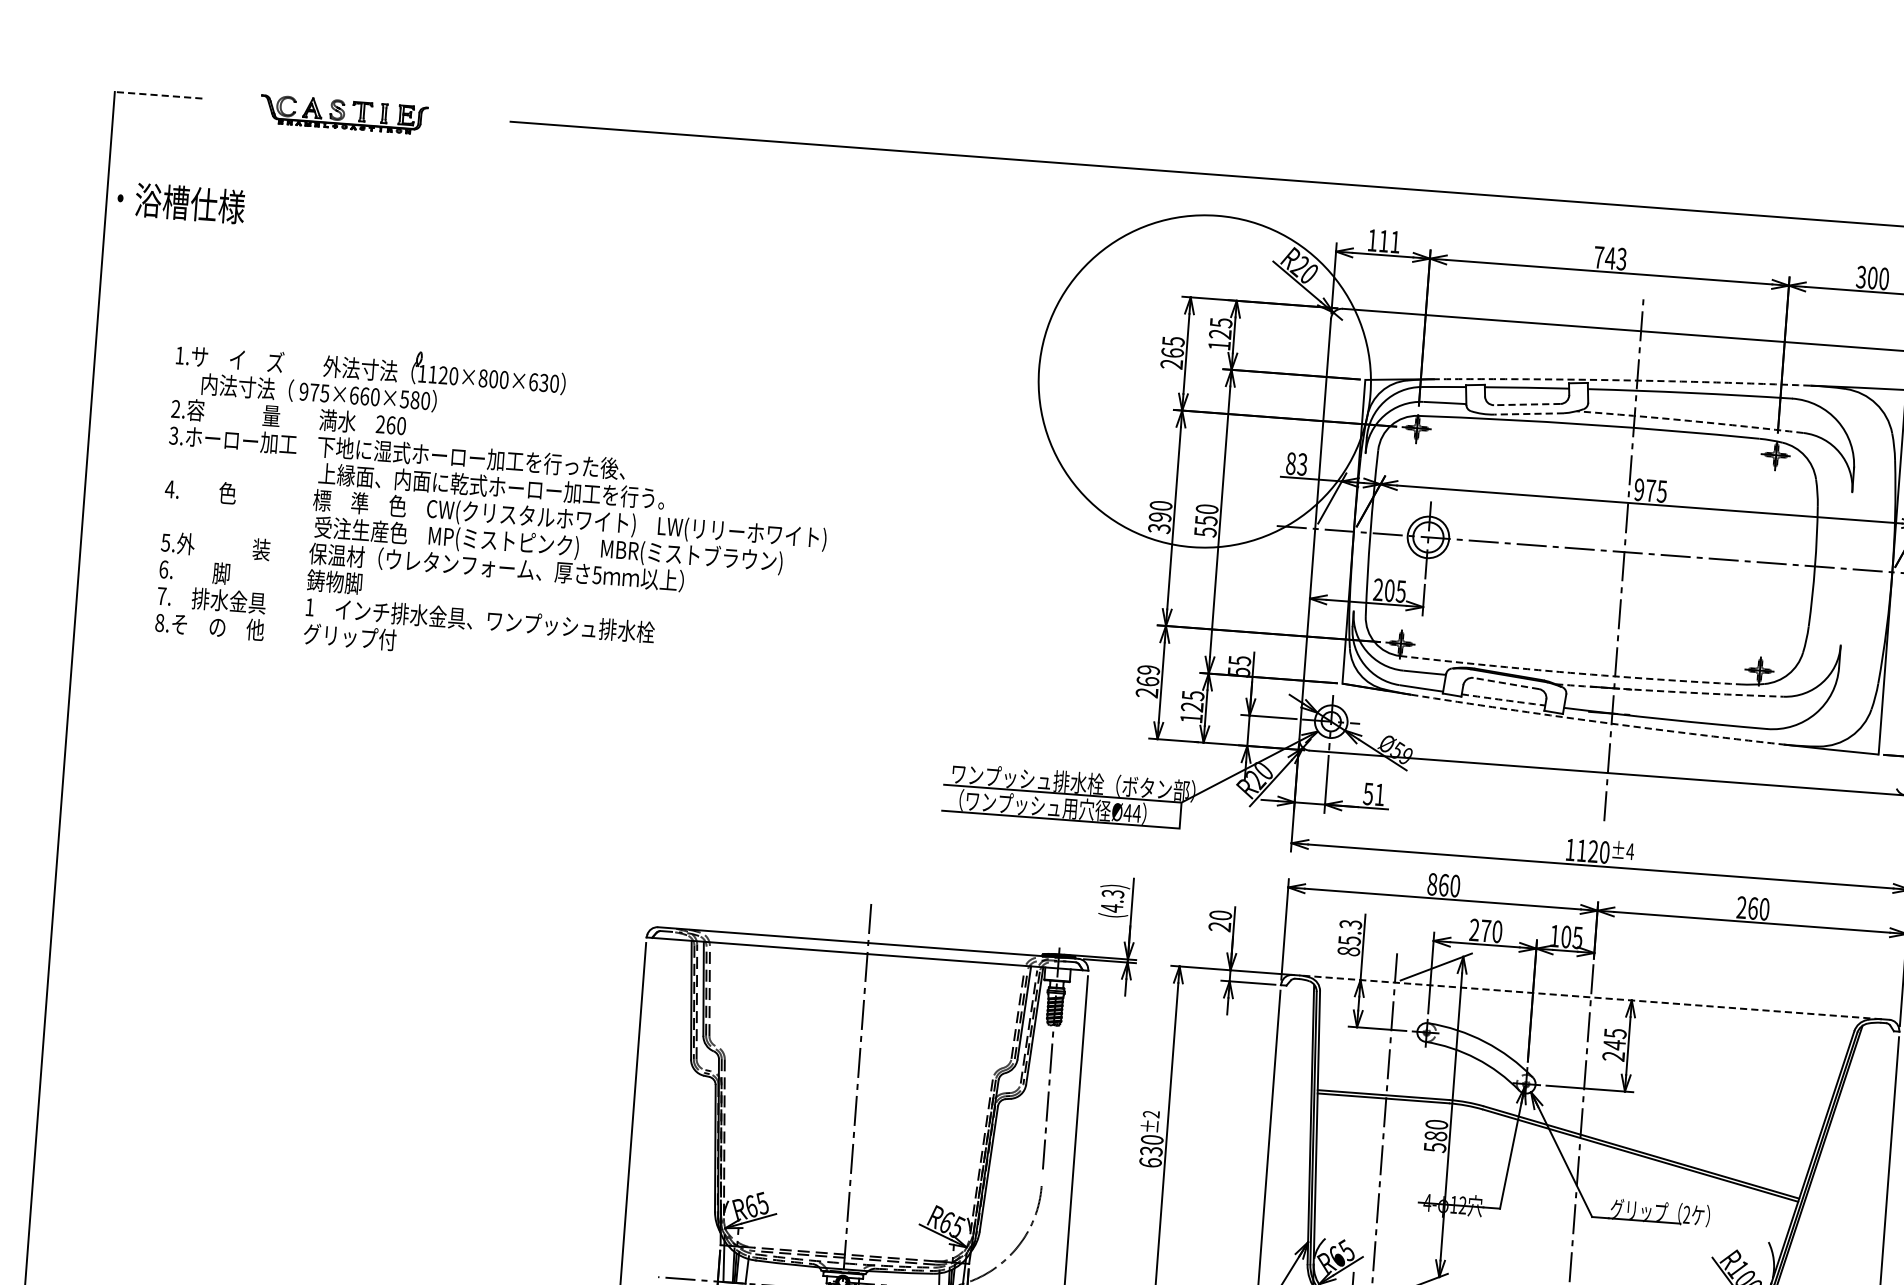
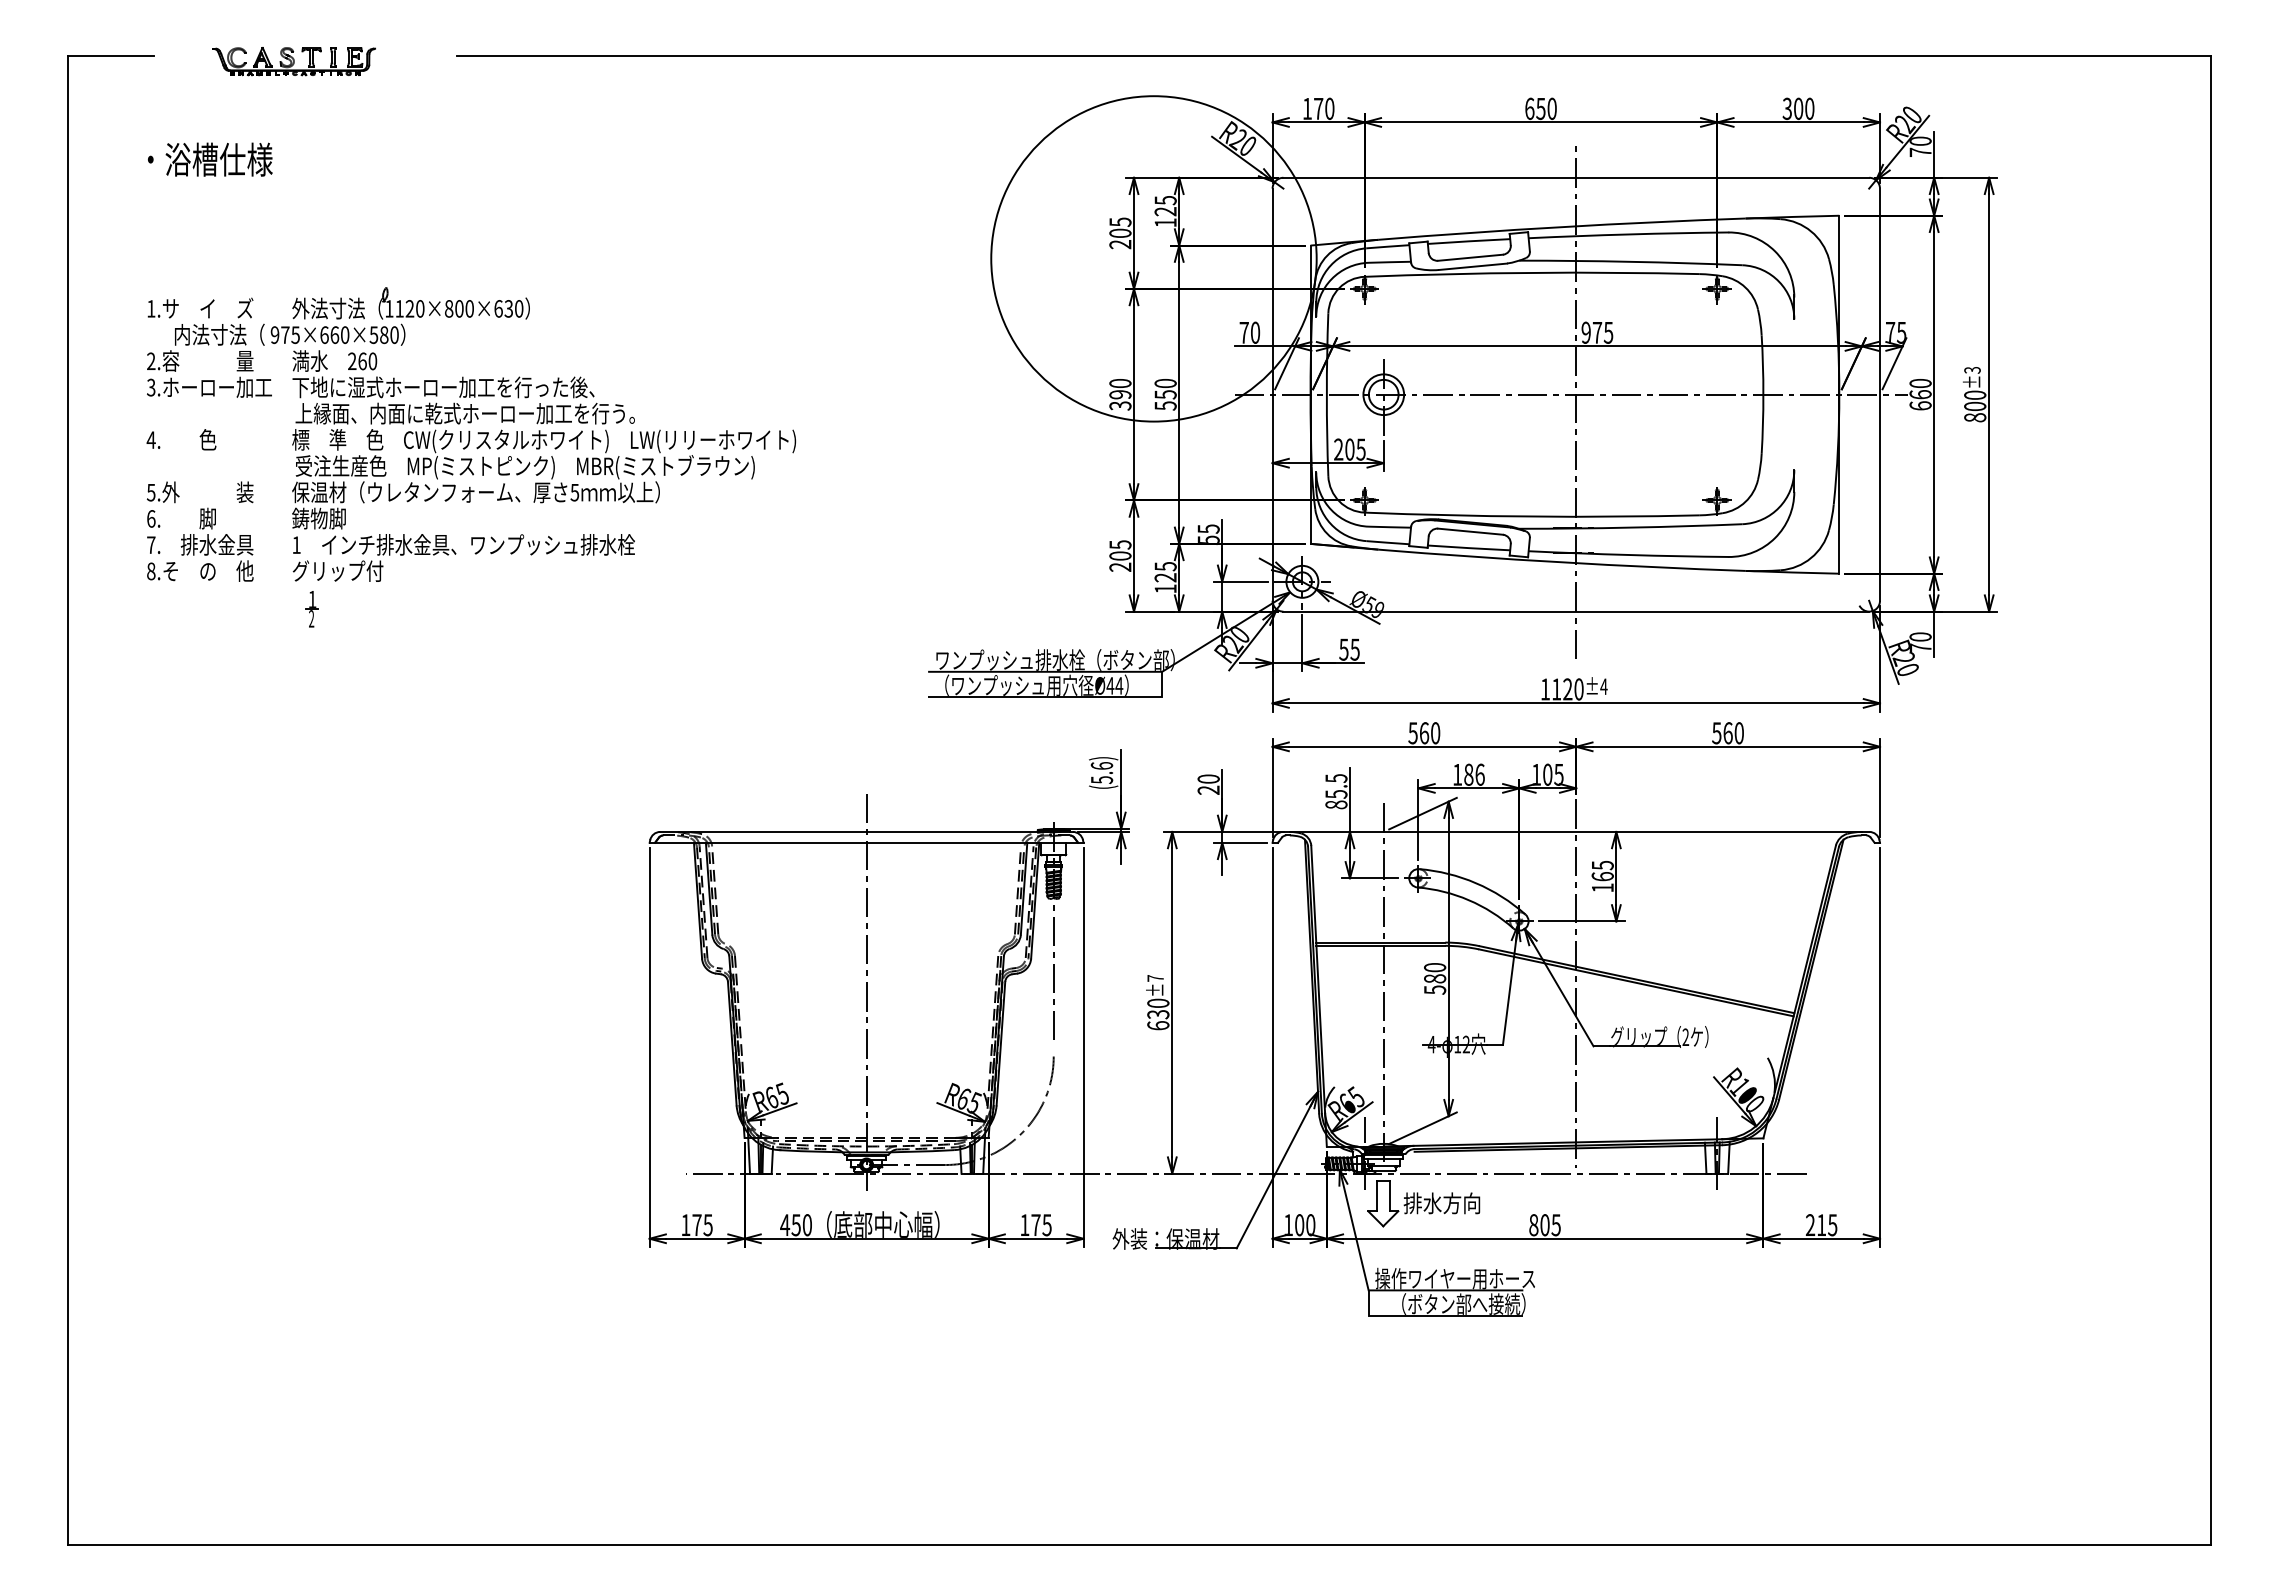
line: (158, 95) -> (111, 56), dashed -> solid
text: (181, 202) -> (210, 159), moved
text: (1390, 241) -> (1324, 108), 111 -> 170
text: (1609, 257) -> (1540, 108), 743 -> 650
text: (1172, 352) -> (1120, 232), 265 -> 205
arc: (1622, 380) -> (1561, 227), dashed -> solid
line: (1527, 404) -> (1470, 257), dashed -> solid
line: (1528, 413) -> (1472, 266), dashed -> solid
arc: (1689, 420) -> (1630, 261), dashed -> solid
text: (1296, 463) -> (1249, 332), 83 -> 70
arc: (1570, 672) -> (1532, 516), dashed -> solid
part: (320, 674) -> (311, 609), added
text: (1148, 675) -> (1120, 550), 269 -> 205
line: (1506, 683) -> (1470, 531), dashed -> solid
arc: (1669, 691) -> (1630, 527), dashed -> solid
arc: (1503, 700) -> (1469, 548), dashed -> solid
arc: (1596, 721) -> (1561, 562), dashed -> solid
text: (1379, 794) -> (1354, 649), 51 -> 55
text: (1431, 884) -> (1412, 733), 860 -> 560
text: (1111, 901) -> (1101, 773), (4.3) -> (5.6)
text: (1741, 907) -> (1716, 733), 260 -> 560
text: (1349, 924) -> (1335, 778), 85.3 -> 85.5
text: (1485, 930) -> (1468, 774), 270 -> 186
line: (1590, 996) -> (1575, 831), dashed -> solid
text: (1613, 1049) -> (1602, 881), 245 -> 165
text: (1151, 1114) -> (1155, 978), ±2 -> ±7

